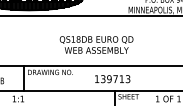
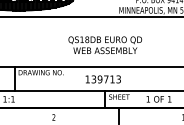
text: (96, 45) -> (105, 45), moved

